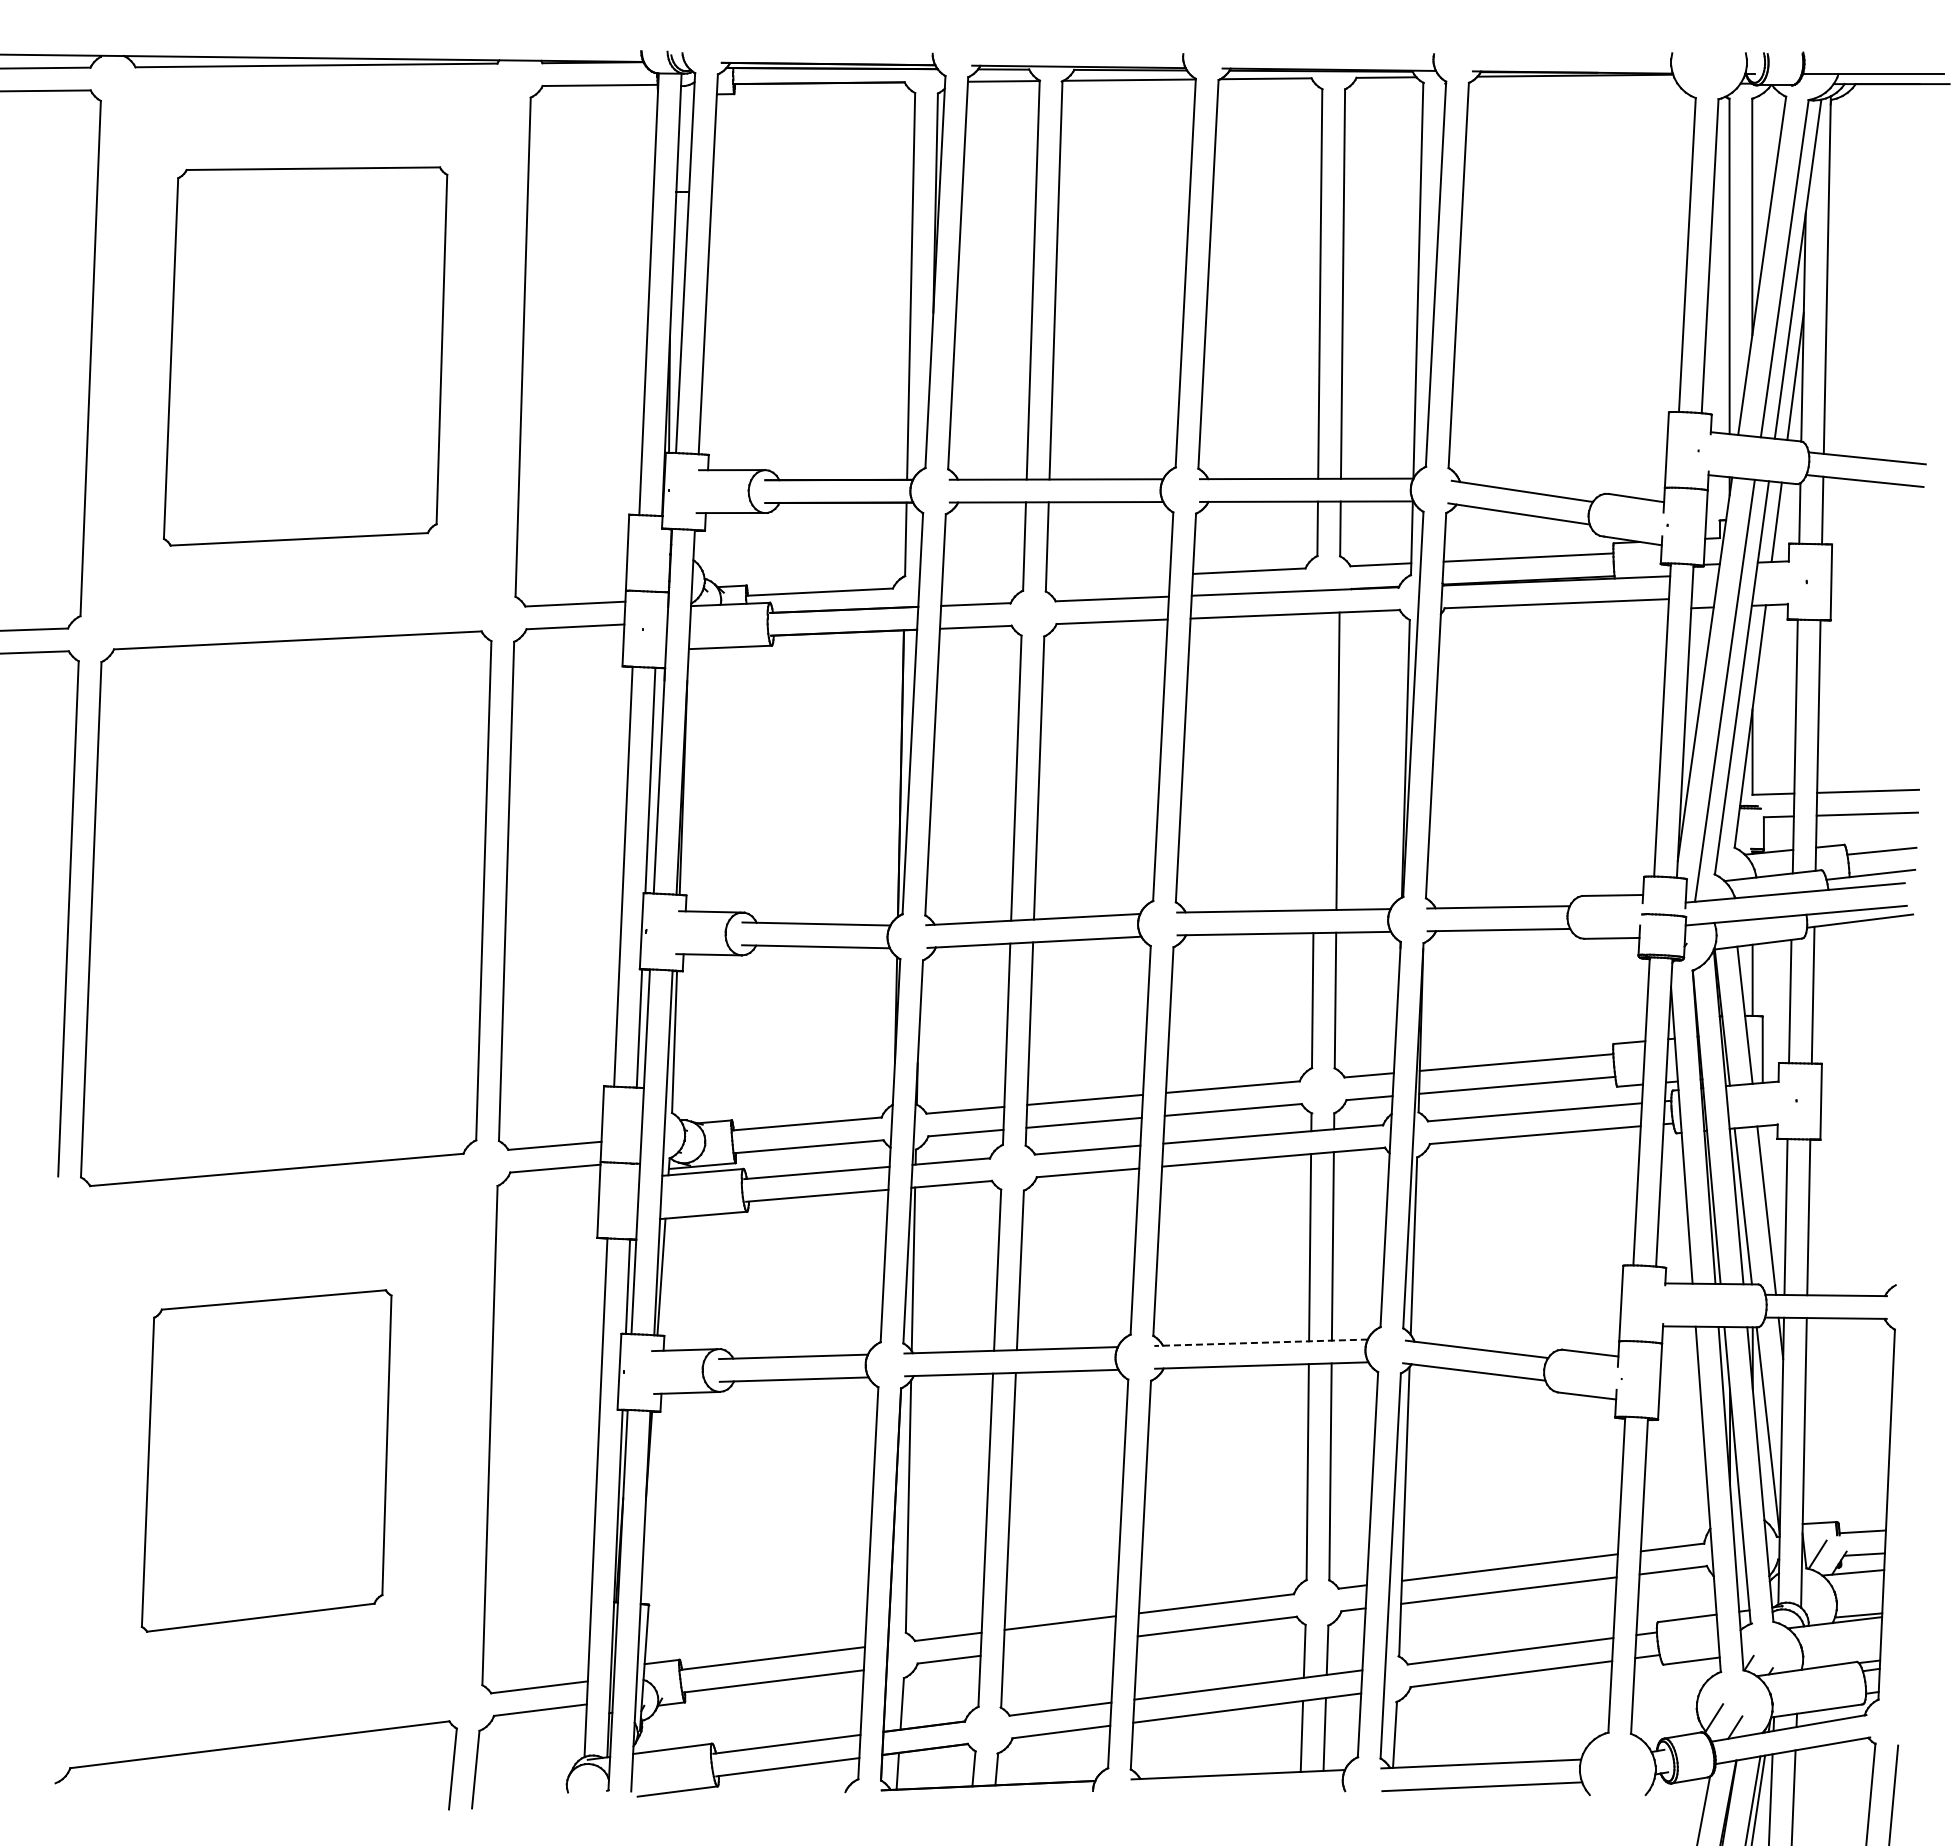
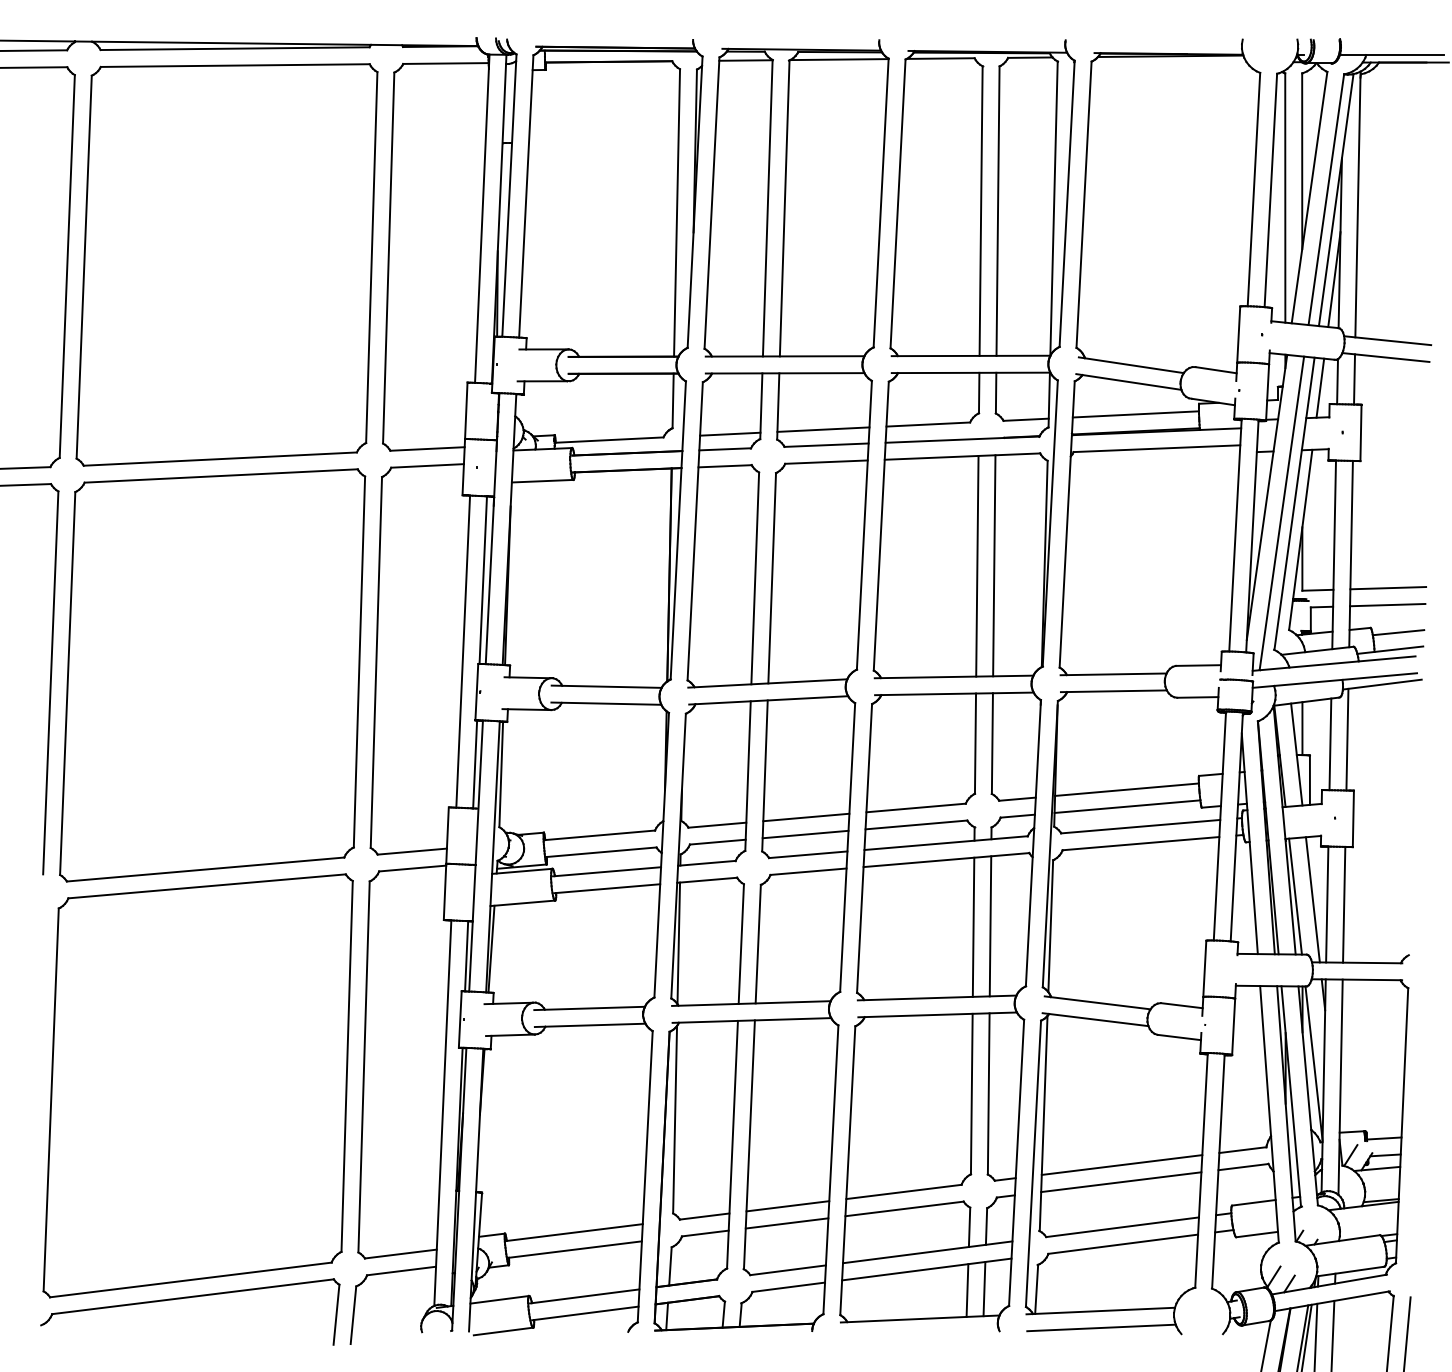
part: (305, 356) -> (226, 264), size x1.43
line: (1108, 578) -> (823, 429), added
line: (982, 584) -> (730, 434), added
line: (1314, 761) -> (976, 565), added
line: (1261, 1342) -> (937, 997), dashed -> solid
part: (266, 1460) -> (197, 1085), size x1.67
line: (1058, 1646) -> (786, 1223), added

